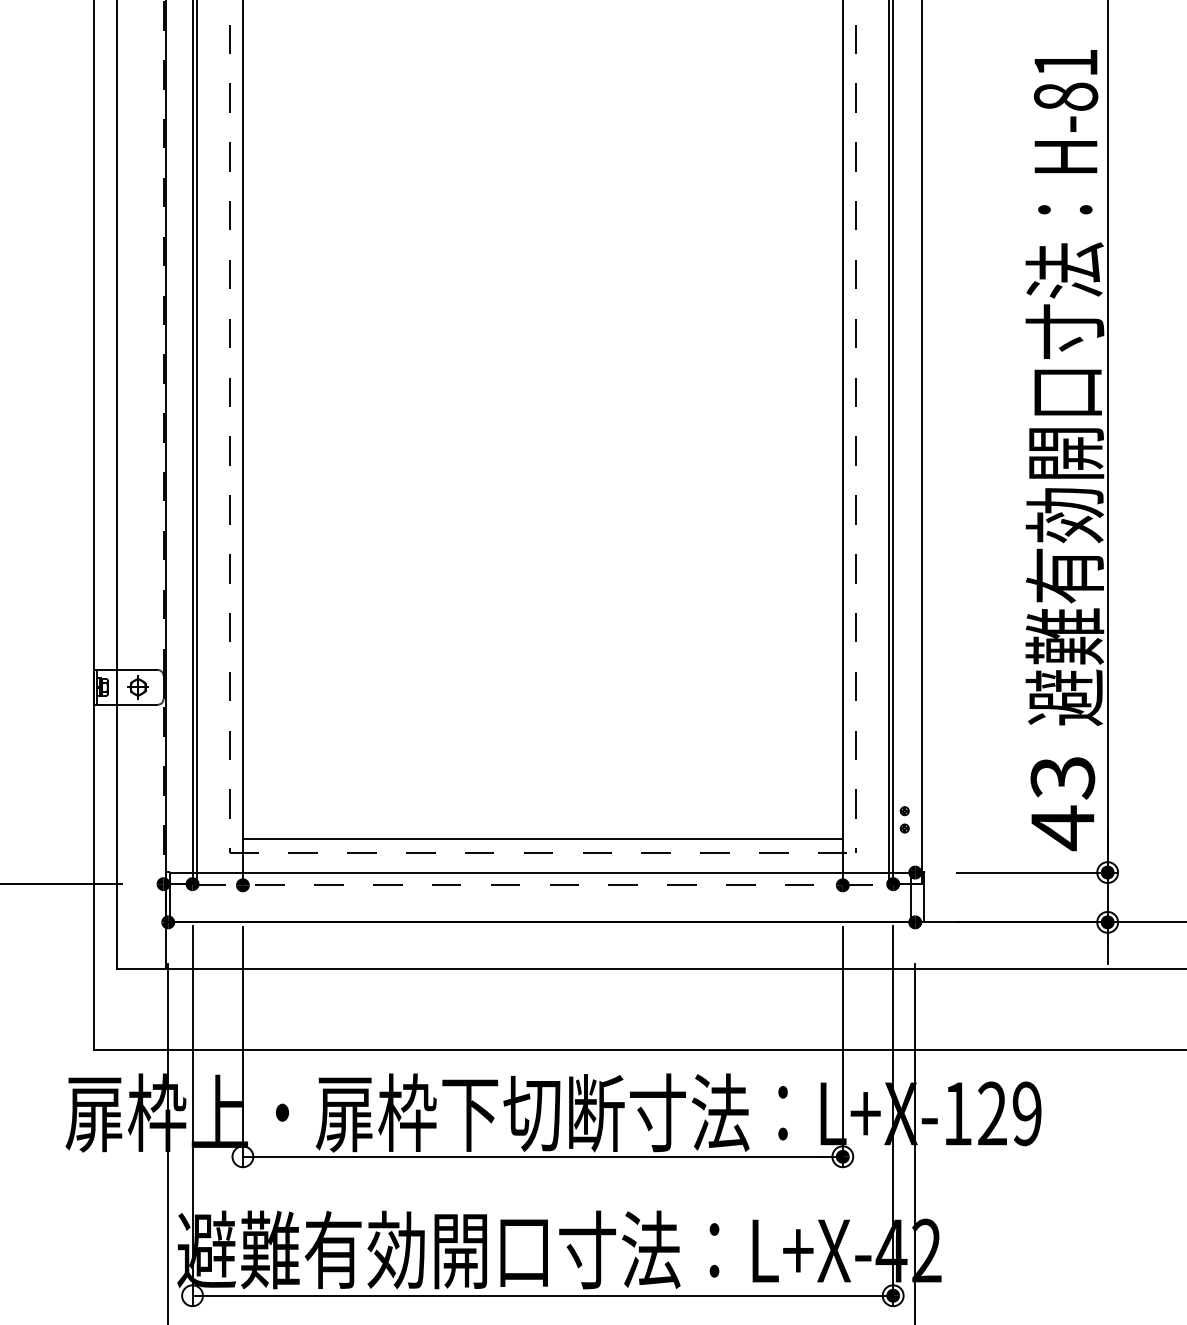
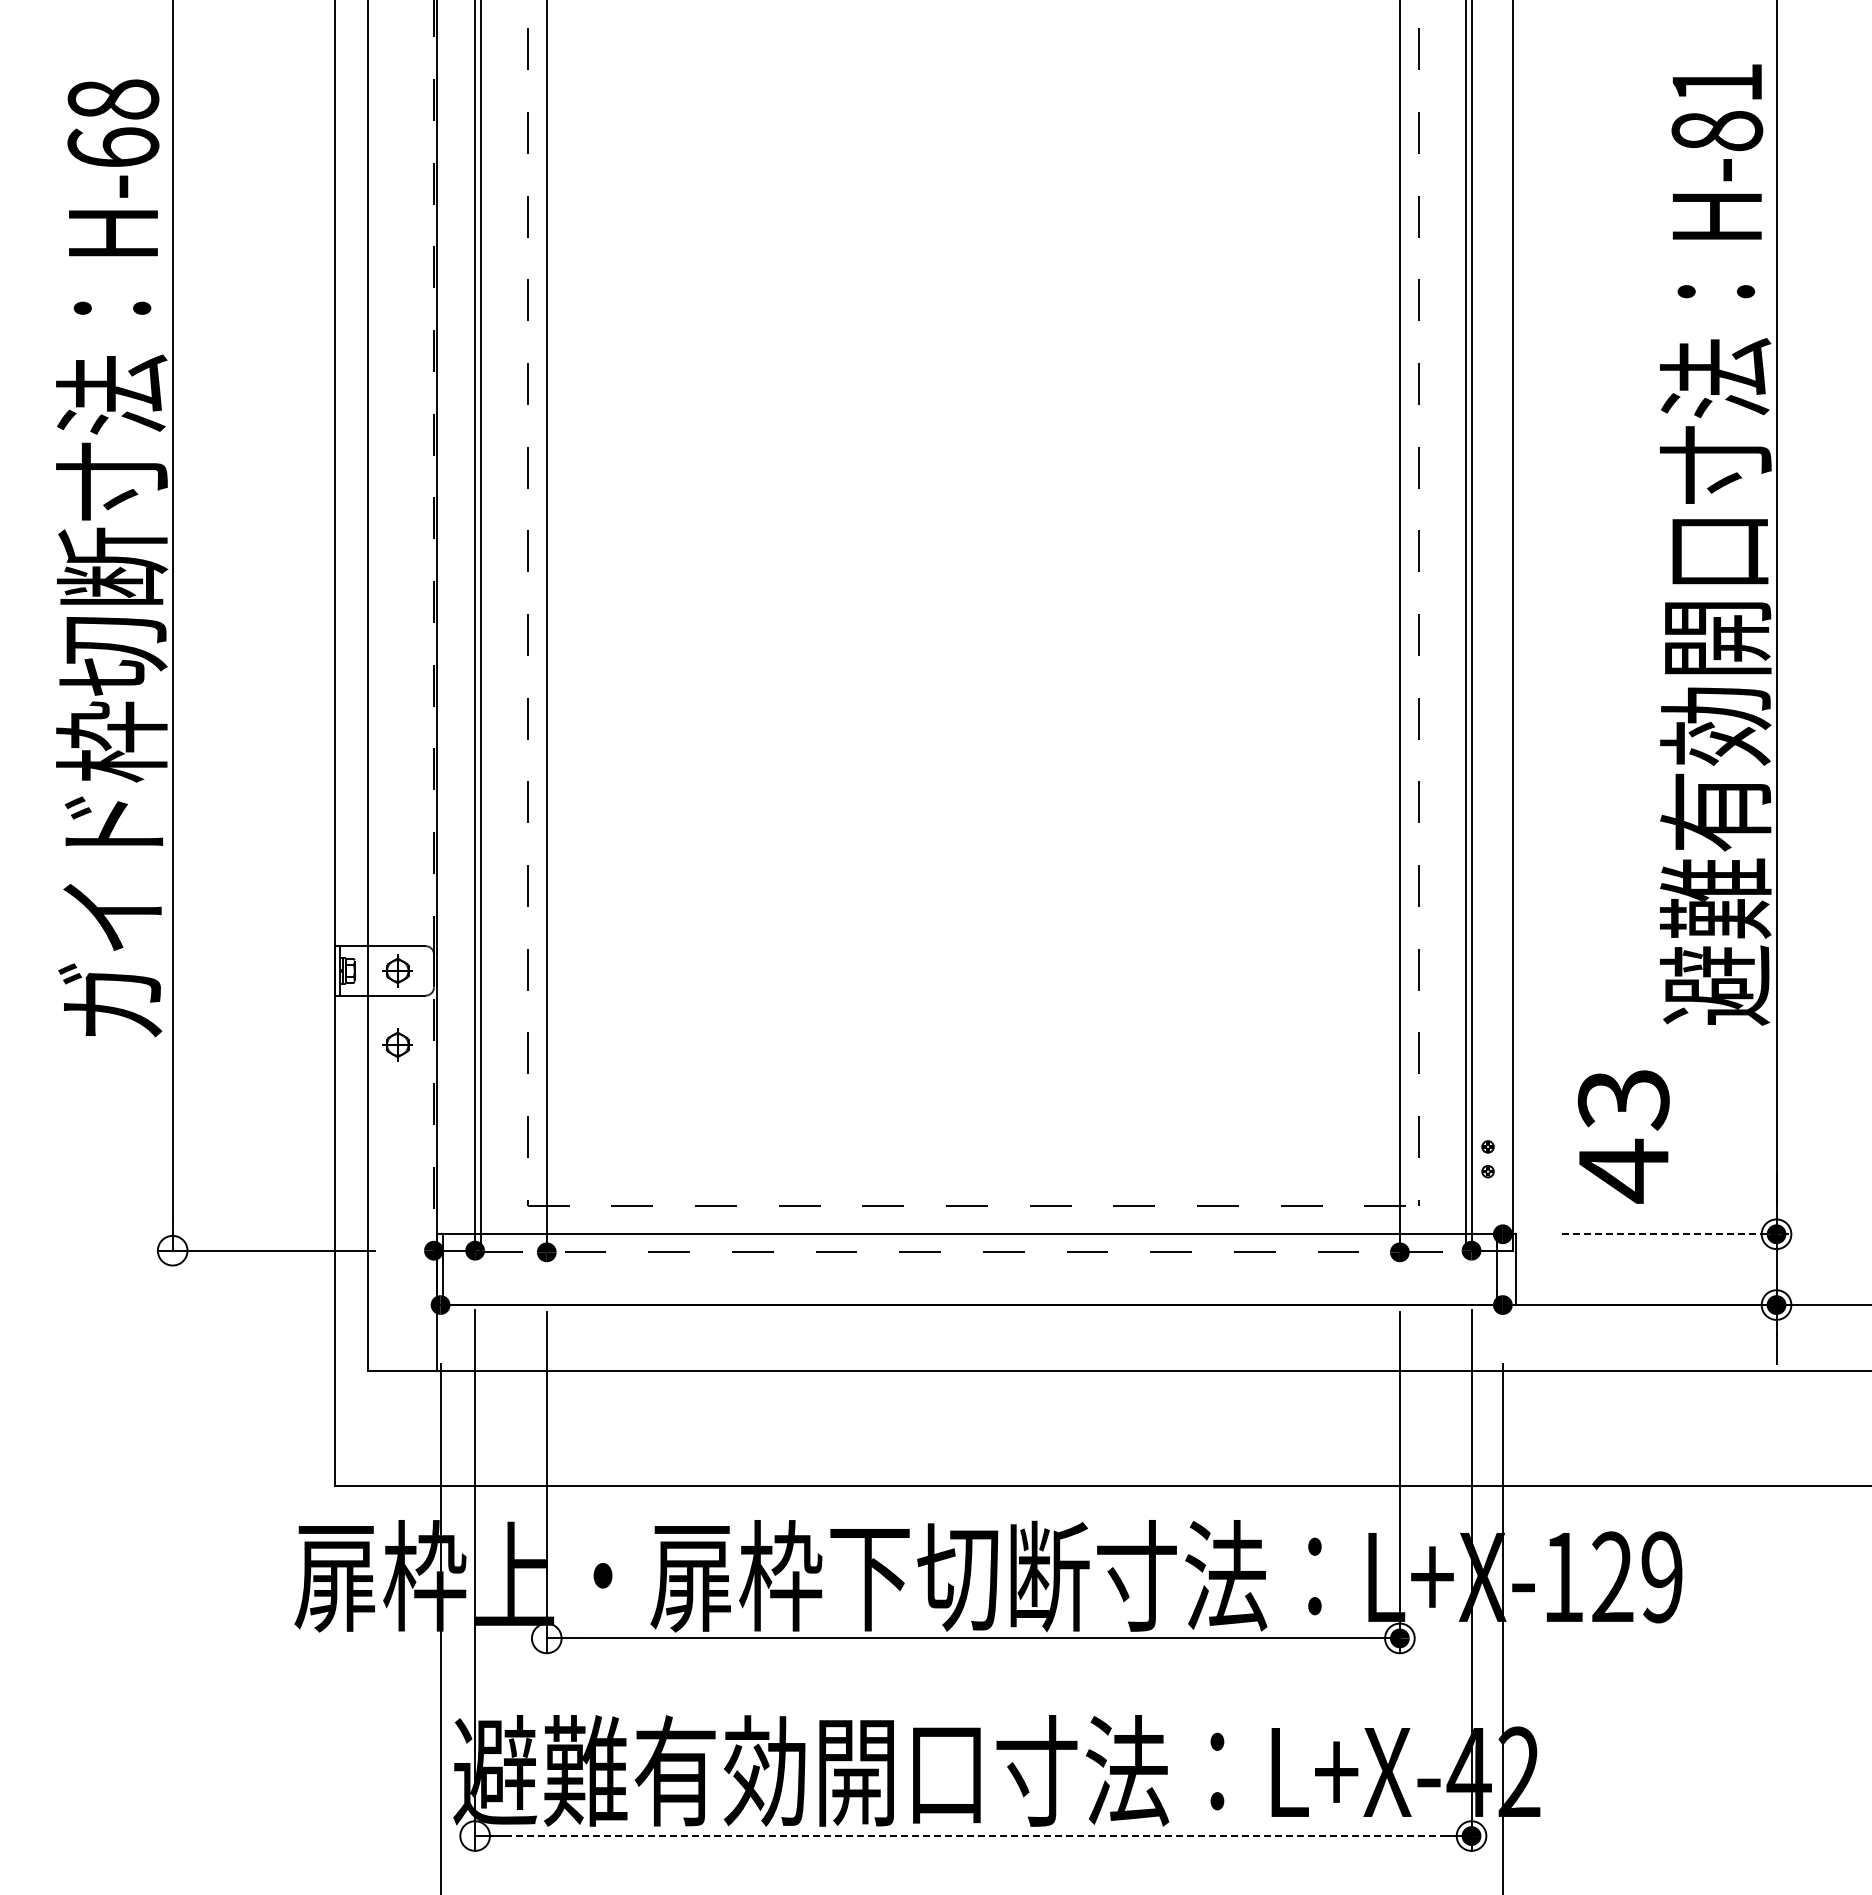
part: (137, 739) -> (397, 1044), added
text: (1062, 803) -> (1623, 1136), moved
line: (542, 838) -> (972, 1186), removed
line: (1037, 872) -> (1676, 1234), solid -> dashed
line: (542, 1296) -> (973, 1836), solid -> dashed

